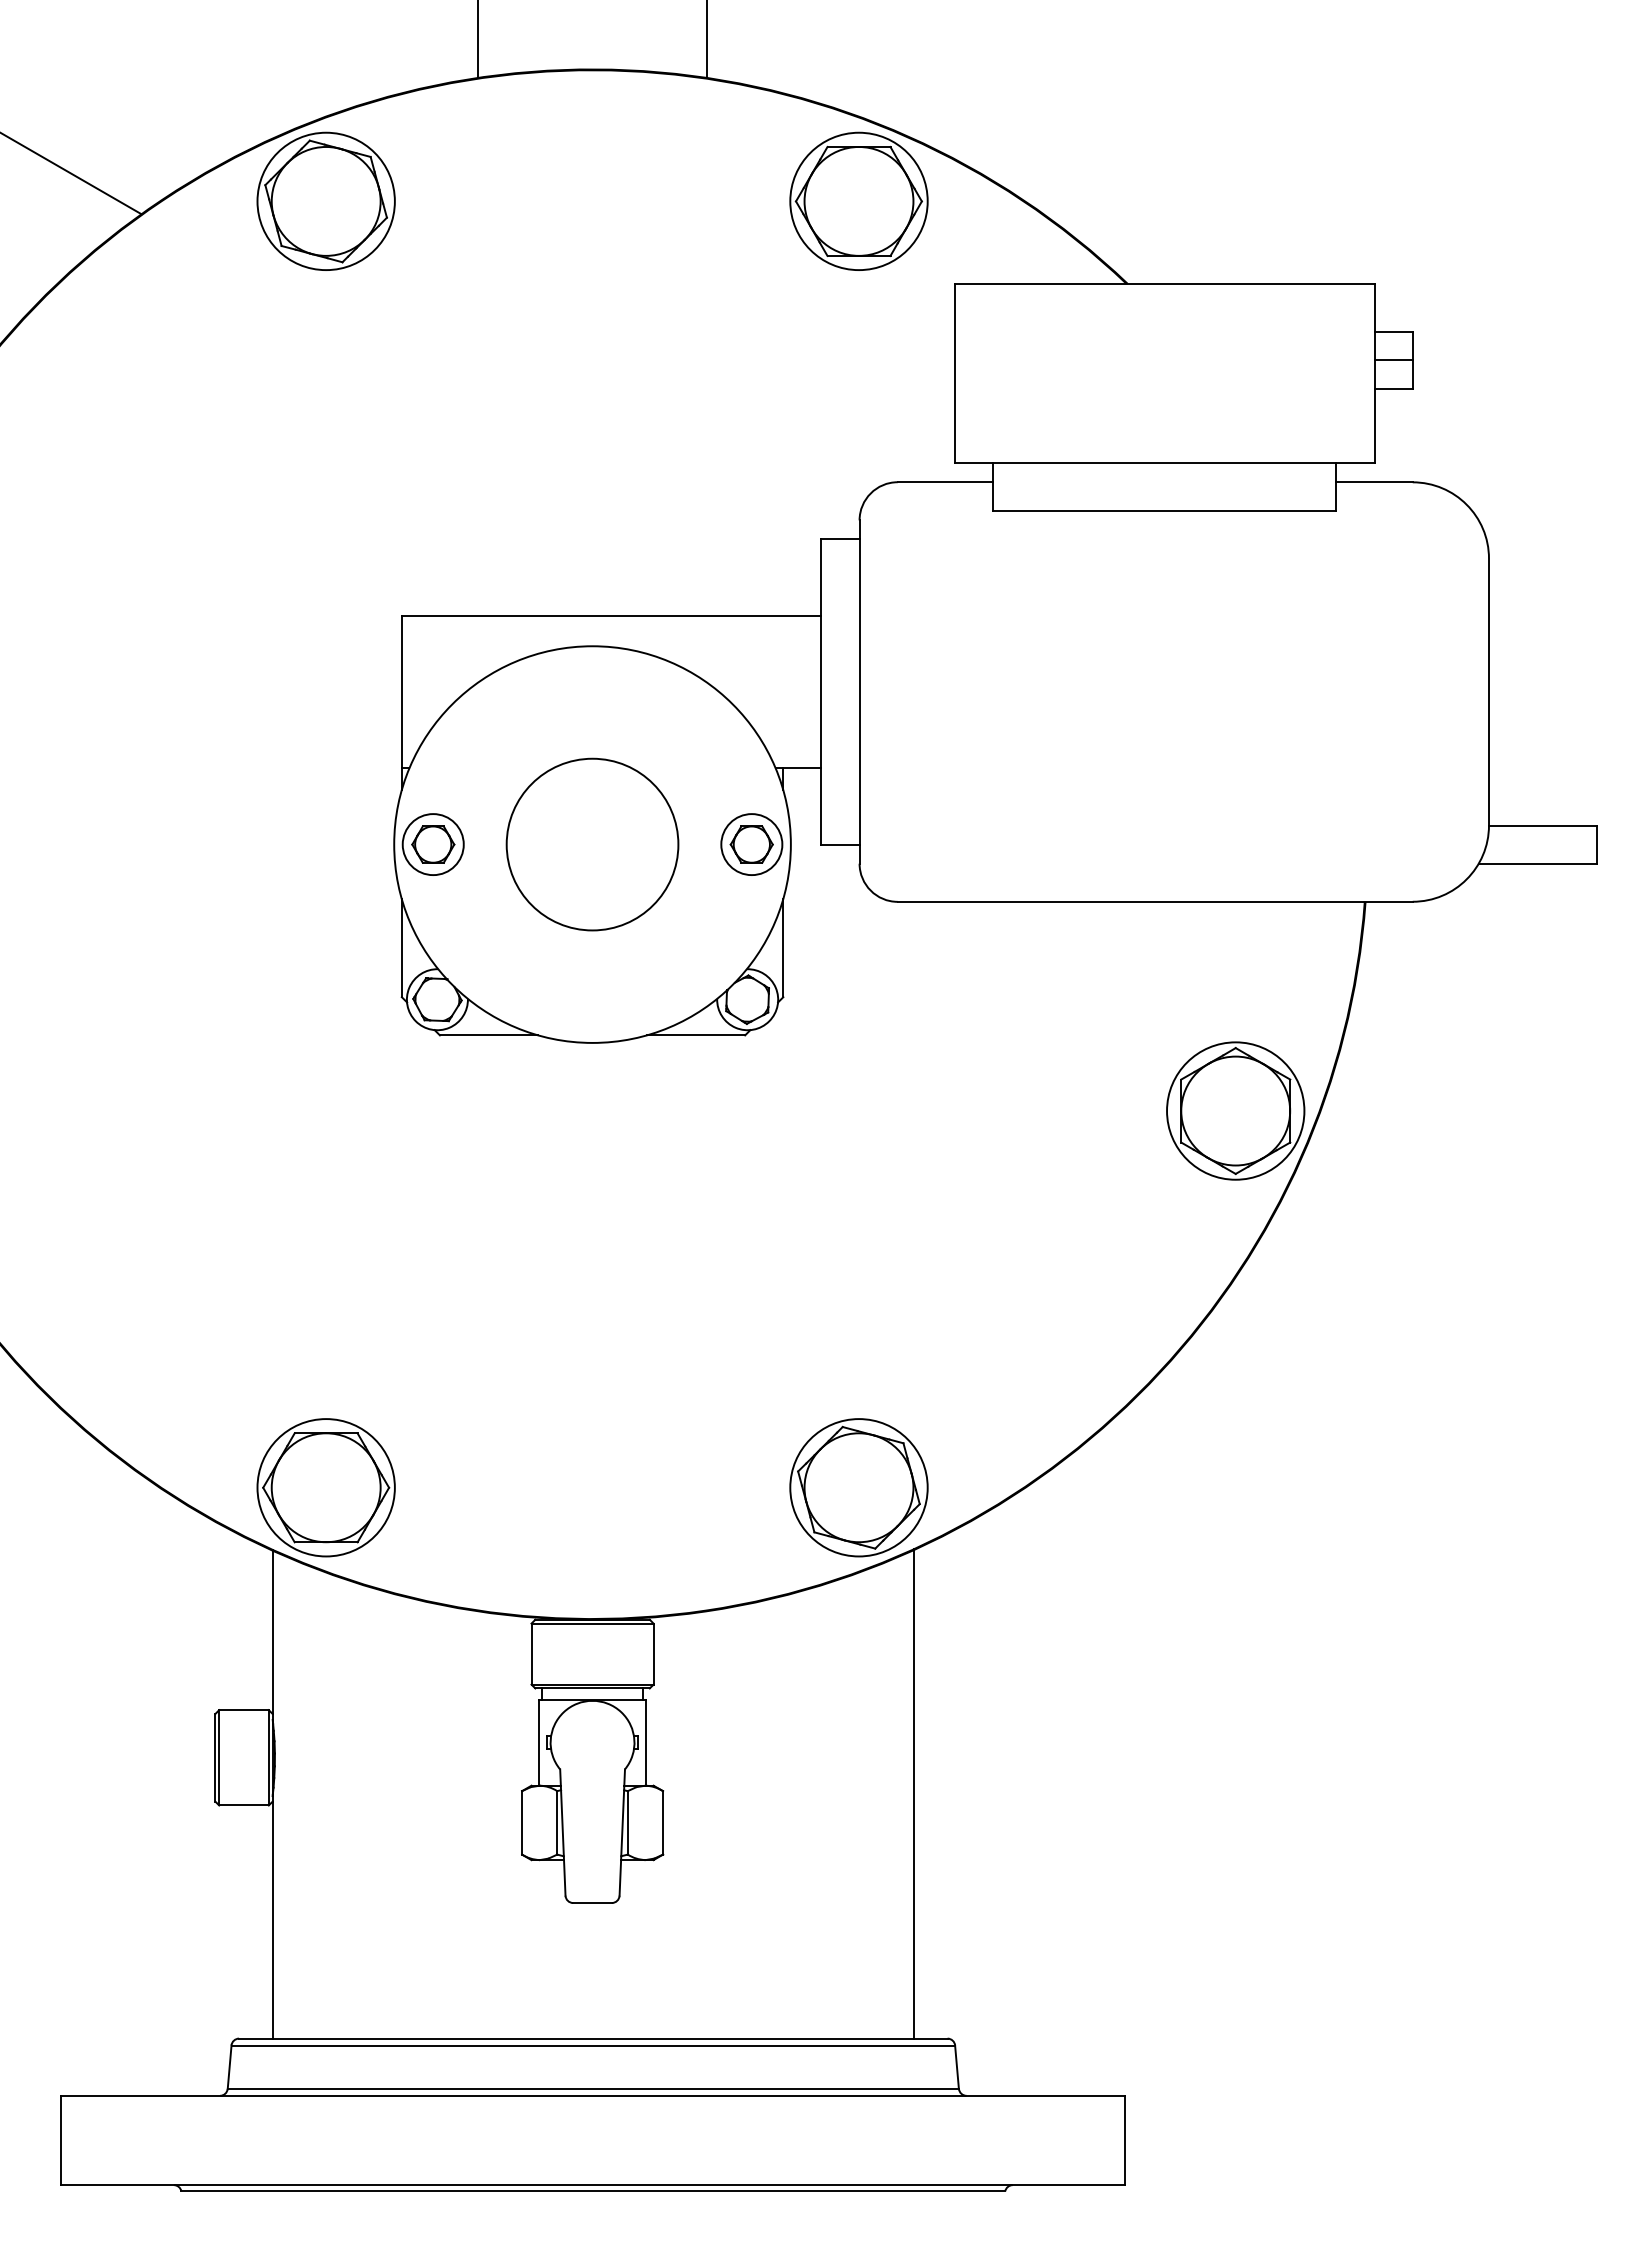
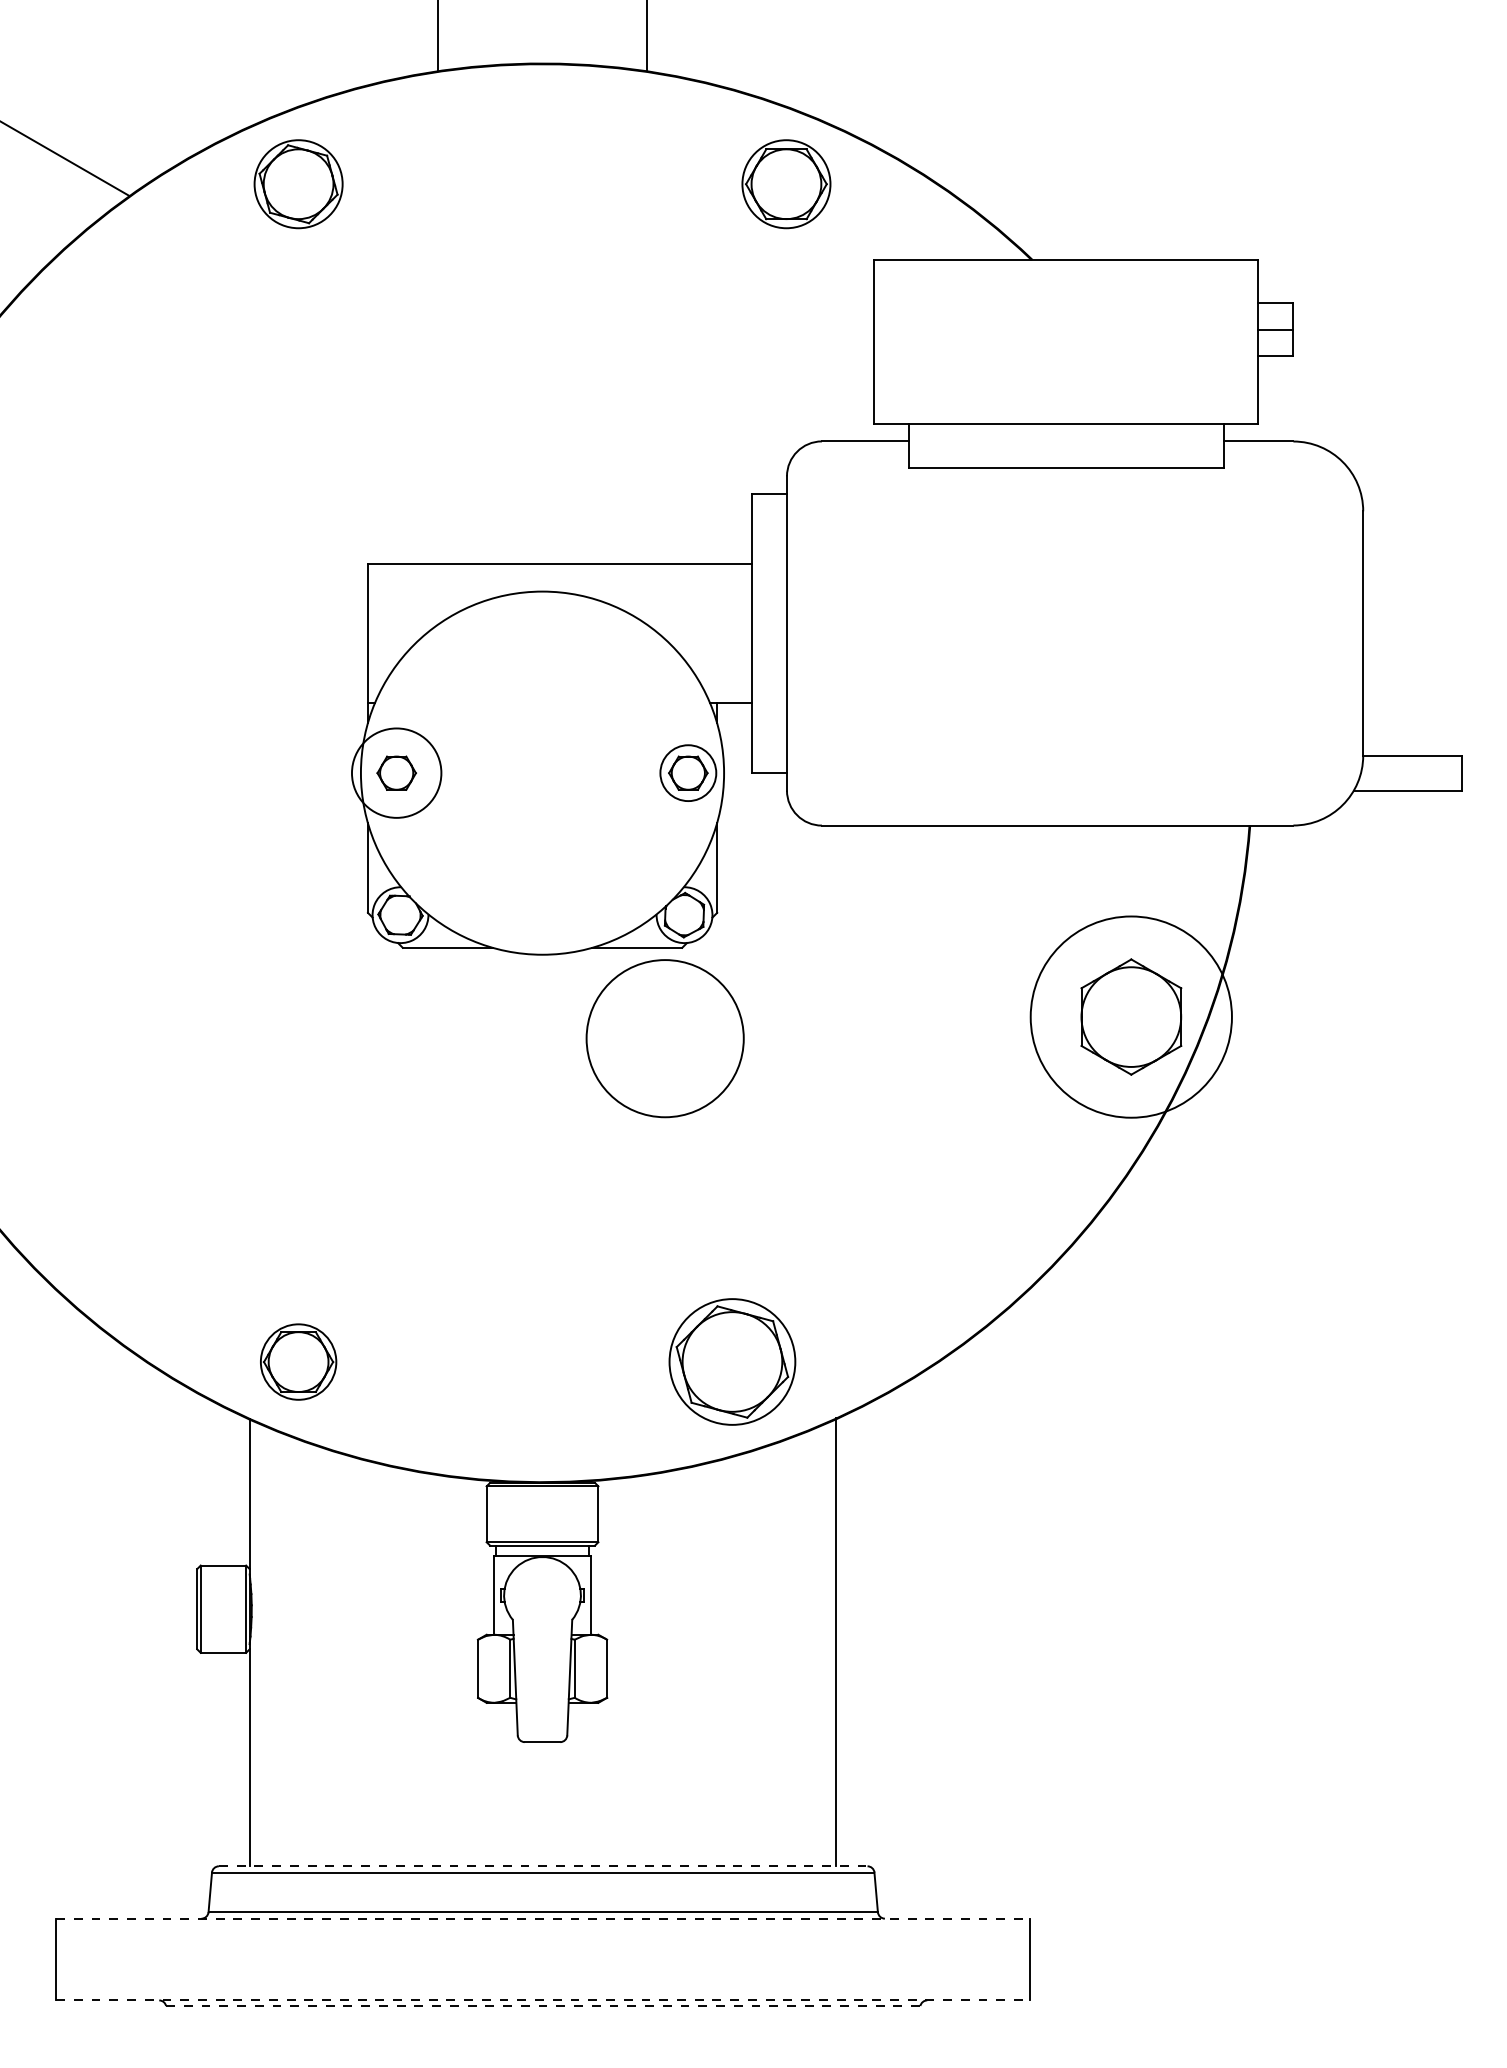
part: (325, 200) -> (298, 183), size x0.7
part: (858, 200) -> (786, 183), size x0.7
circle: (432, 844) -> (395, 773), size x1.6
circle: (592, 844) -> (665, 1038), moved
circle: (1235, 1110) -> (1131, 1016), size x1.6
part: (325, 1487) -> (298, 1361), size x0.6
part: (858, 1487) -> (731, 1361), moved
line: (593, 2038) -> (543, 1866), solid -> dashed
line: (593, 2095) -> (543, 1918), solid -> dashed
line: (593, 2185) -> (543, 2000), solid -> dashed
line: (593, 2191) -> (543, 2006), solid -> dashed

